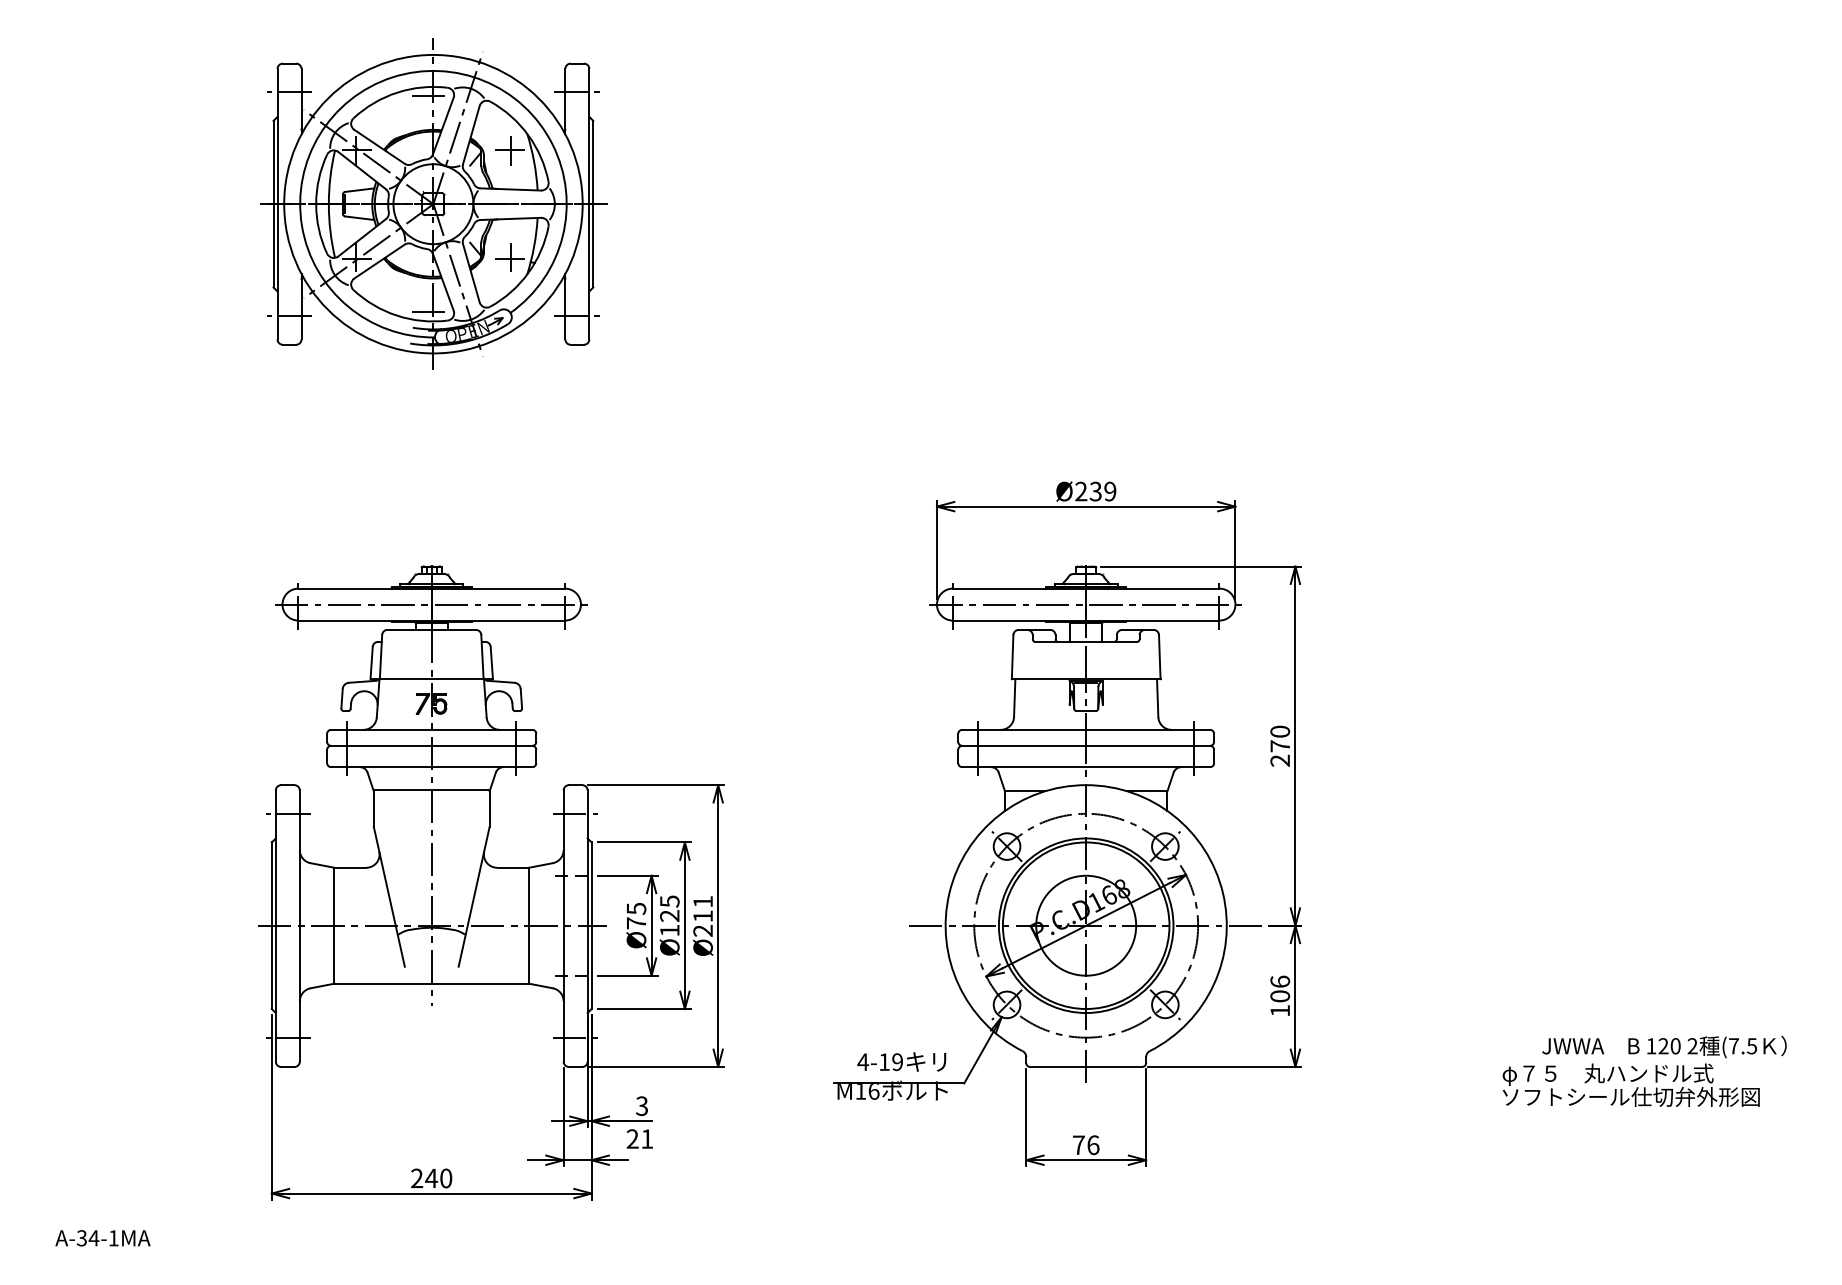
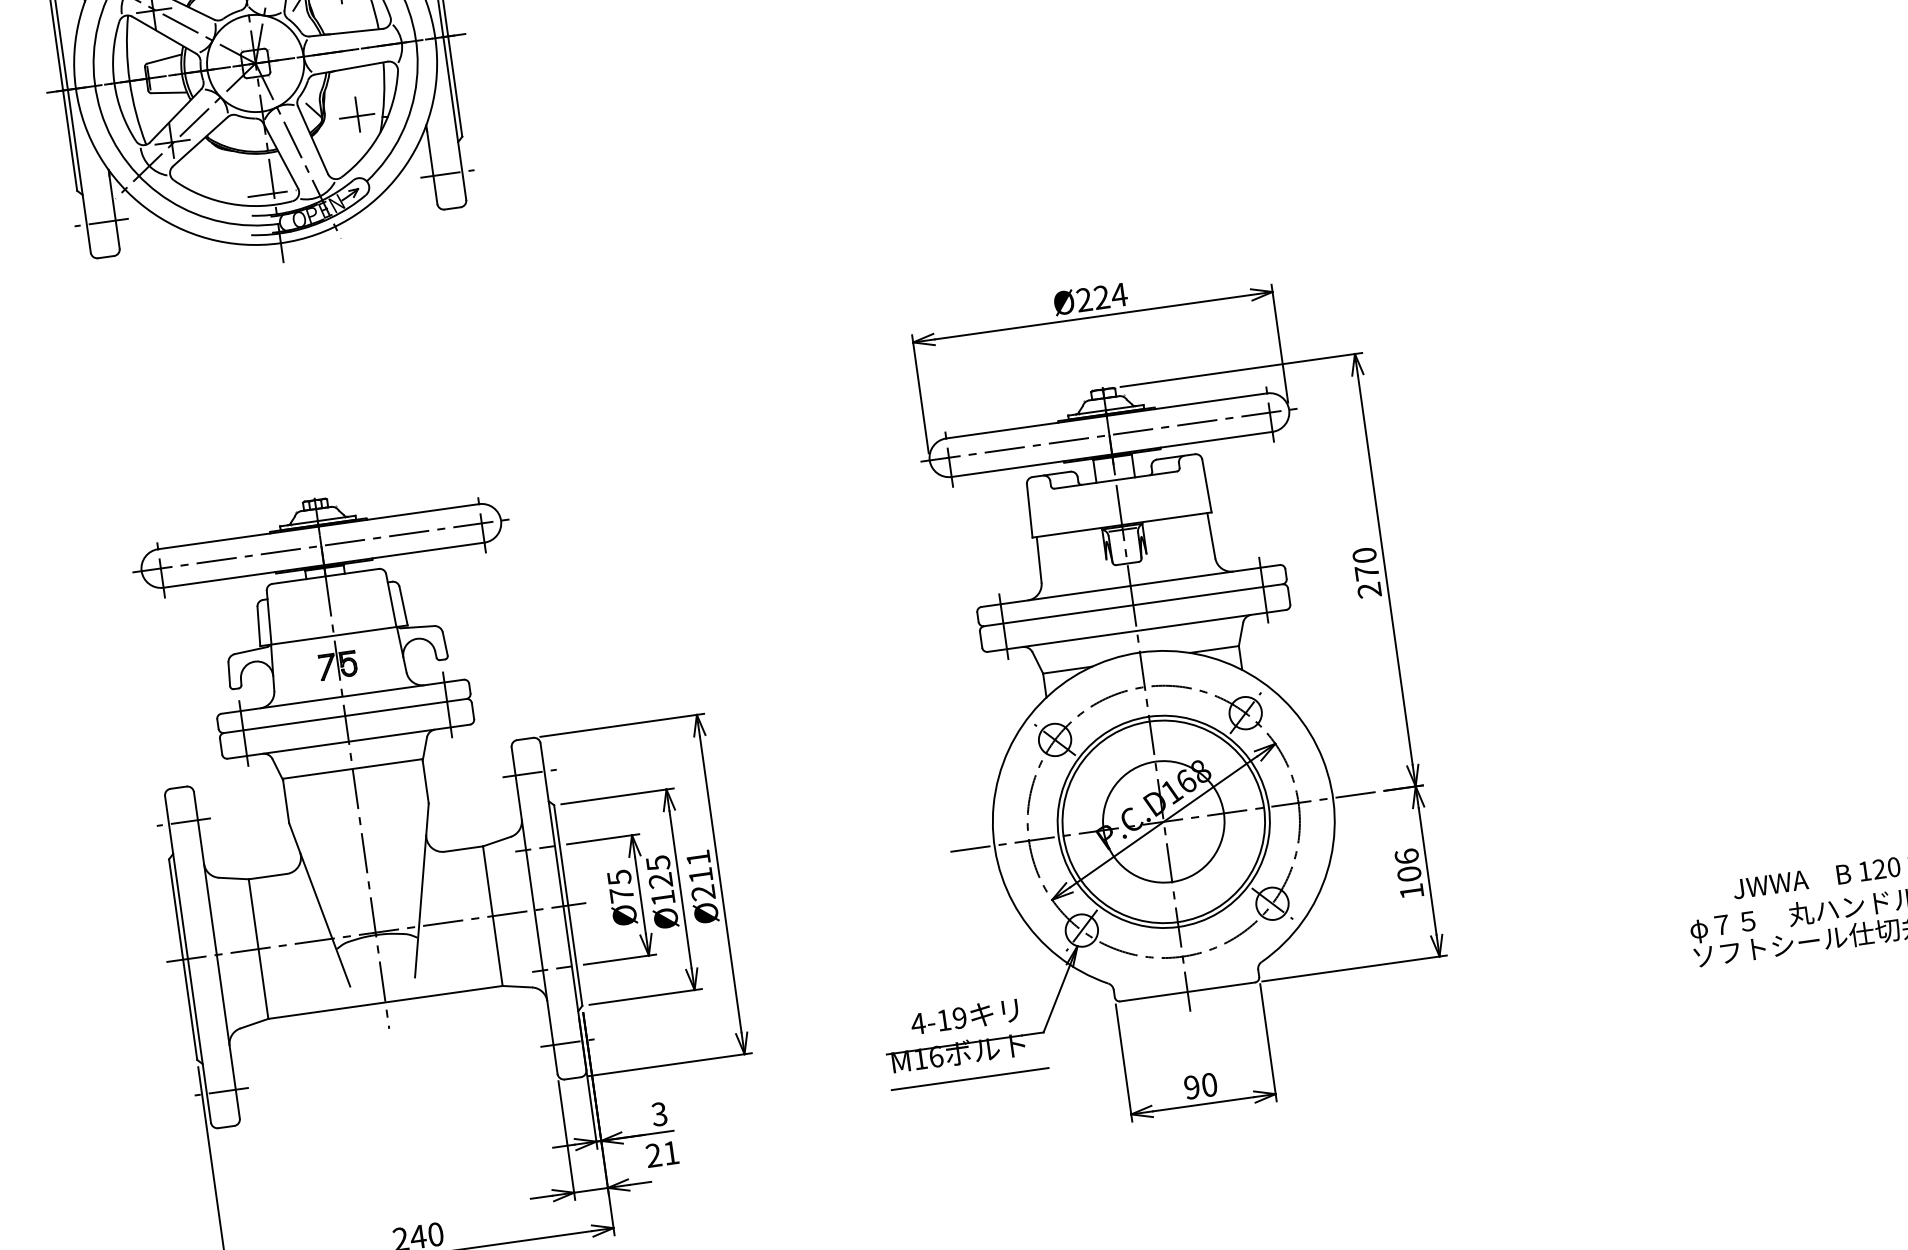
text: (1102, 491) -> (1109, 296), Ø239 -> Ø224
line: (899, 1113) -> (970, 1079), added
text: (1085, 1145) -> (1200, 1086), 76 -> 90

